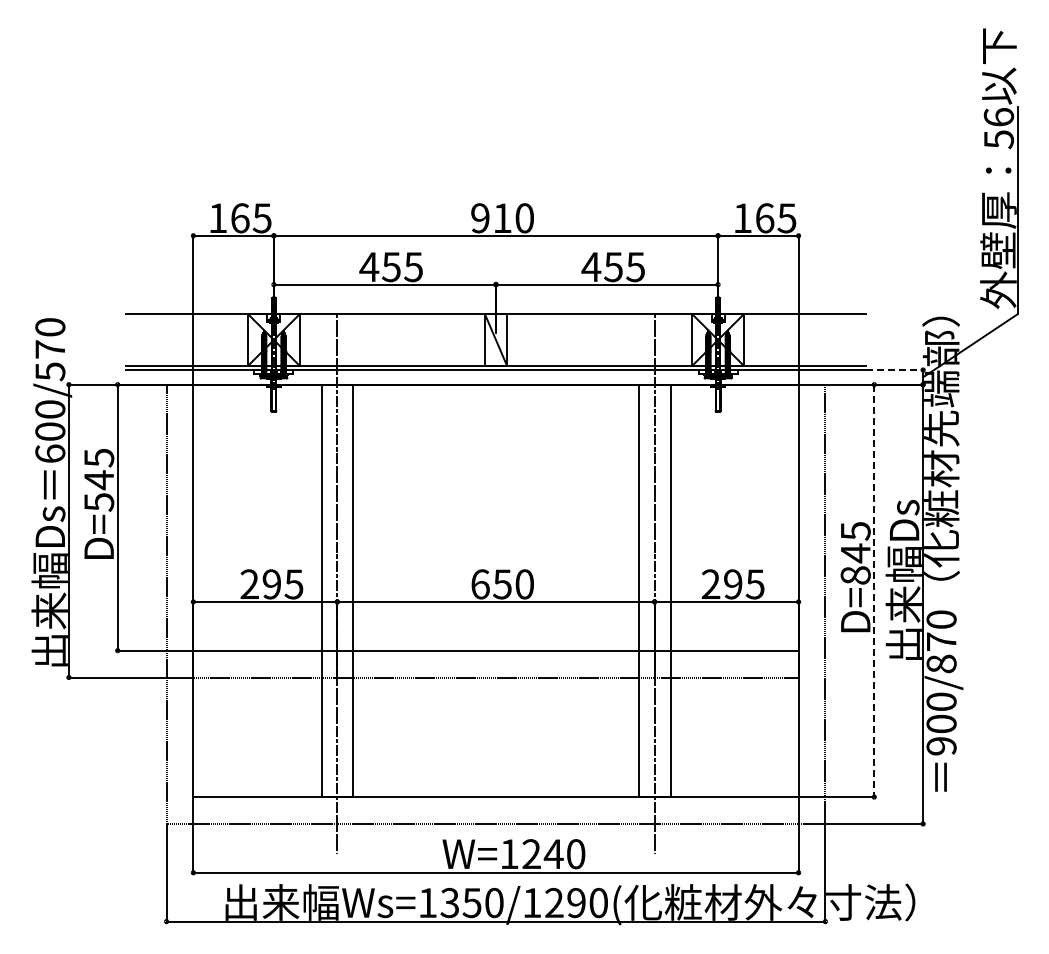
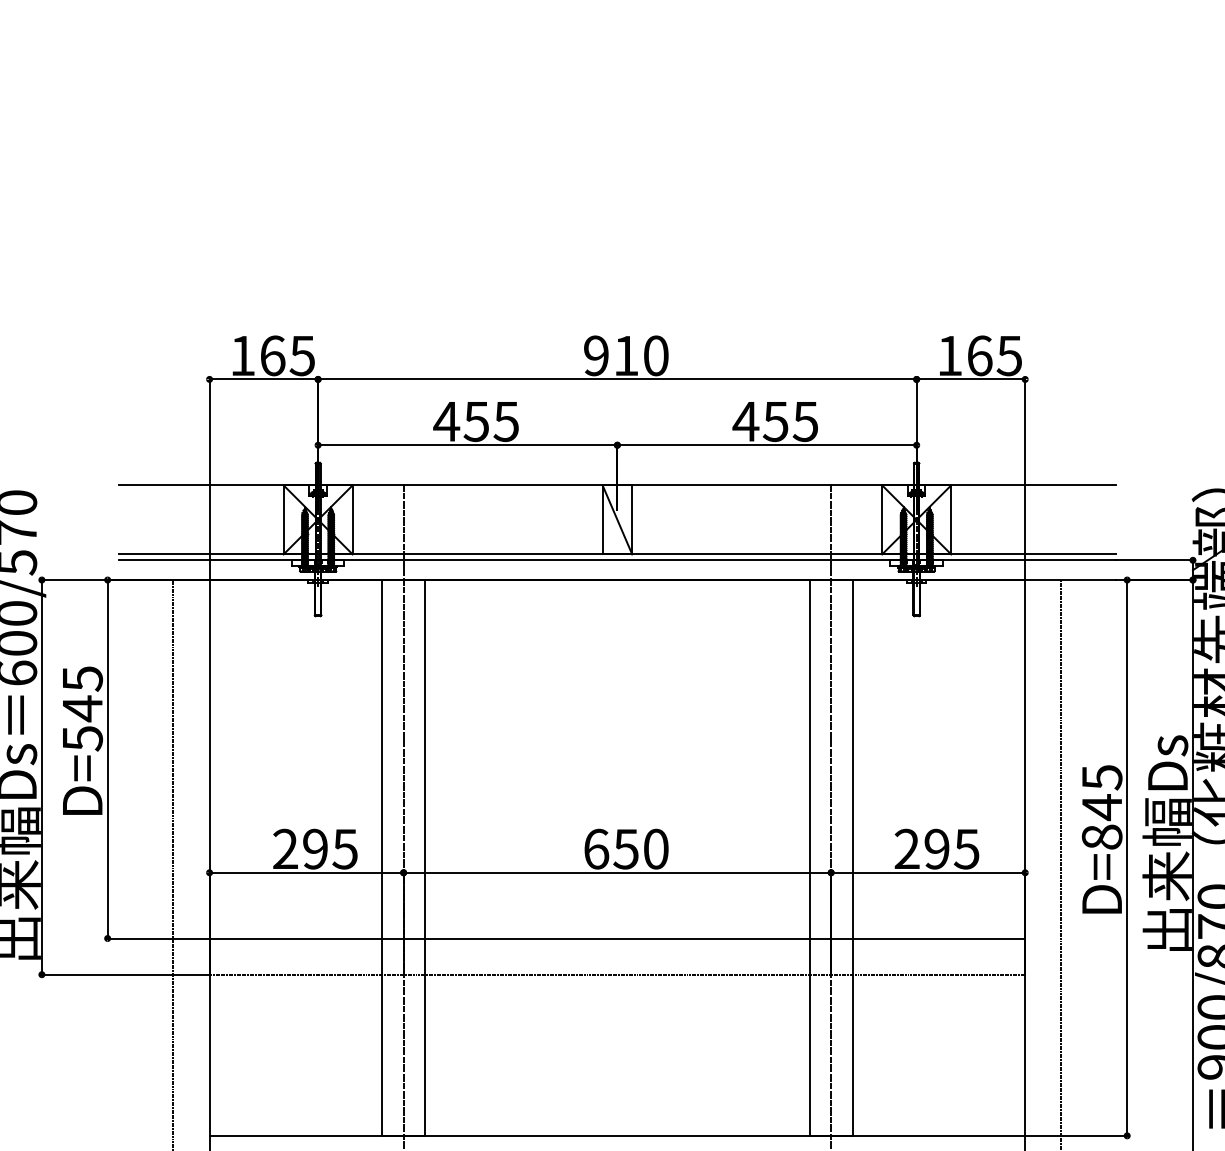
line: (894, 370) -> (1154, 560), dashed -> solid
line: (874, 591) -> (1127, 858), dashed -> solid

